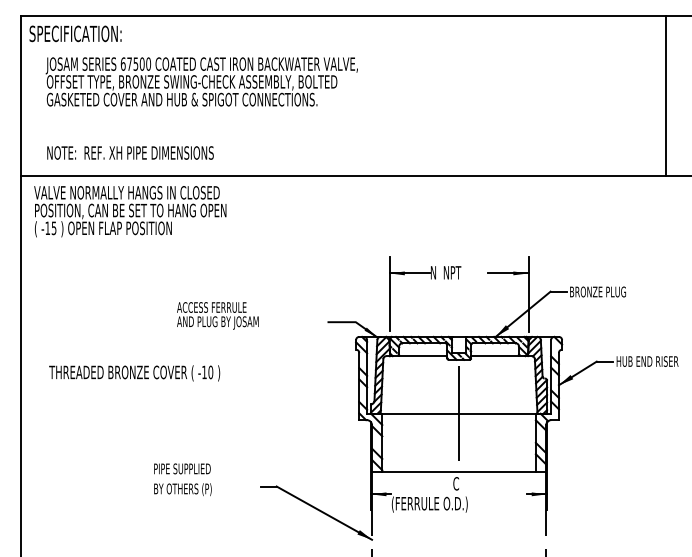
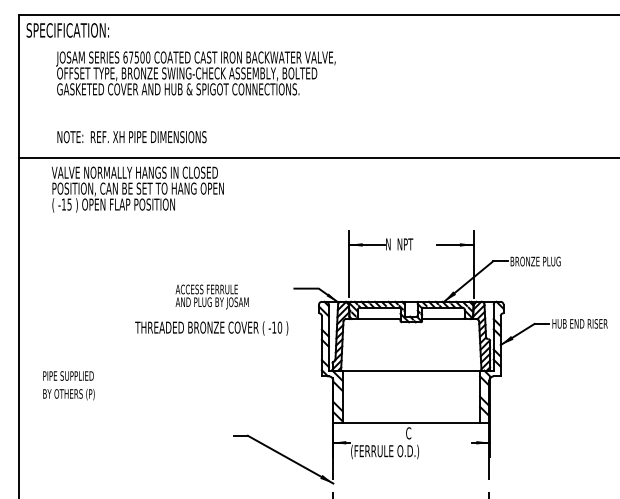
line: (667, 96) -> (597, 86), removed
text: (201, 108) -> (195, 97), moved
text: (129, 211) -> (137, 189), moved
text: (217, 315) -> (211, 296), moved
text: (134, 373) -> (211, 328), moved
line: (459, 412) -> (411, 369), removed
text: (182, 479) -> (68, 385), moved

